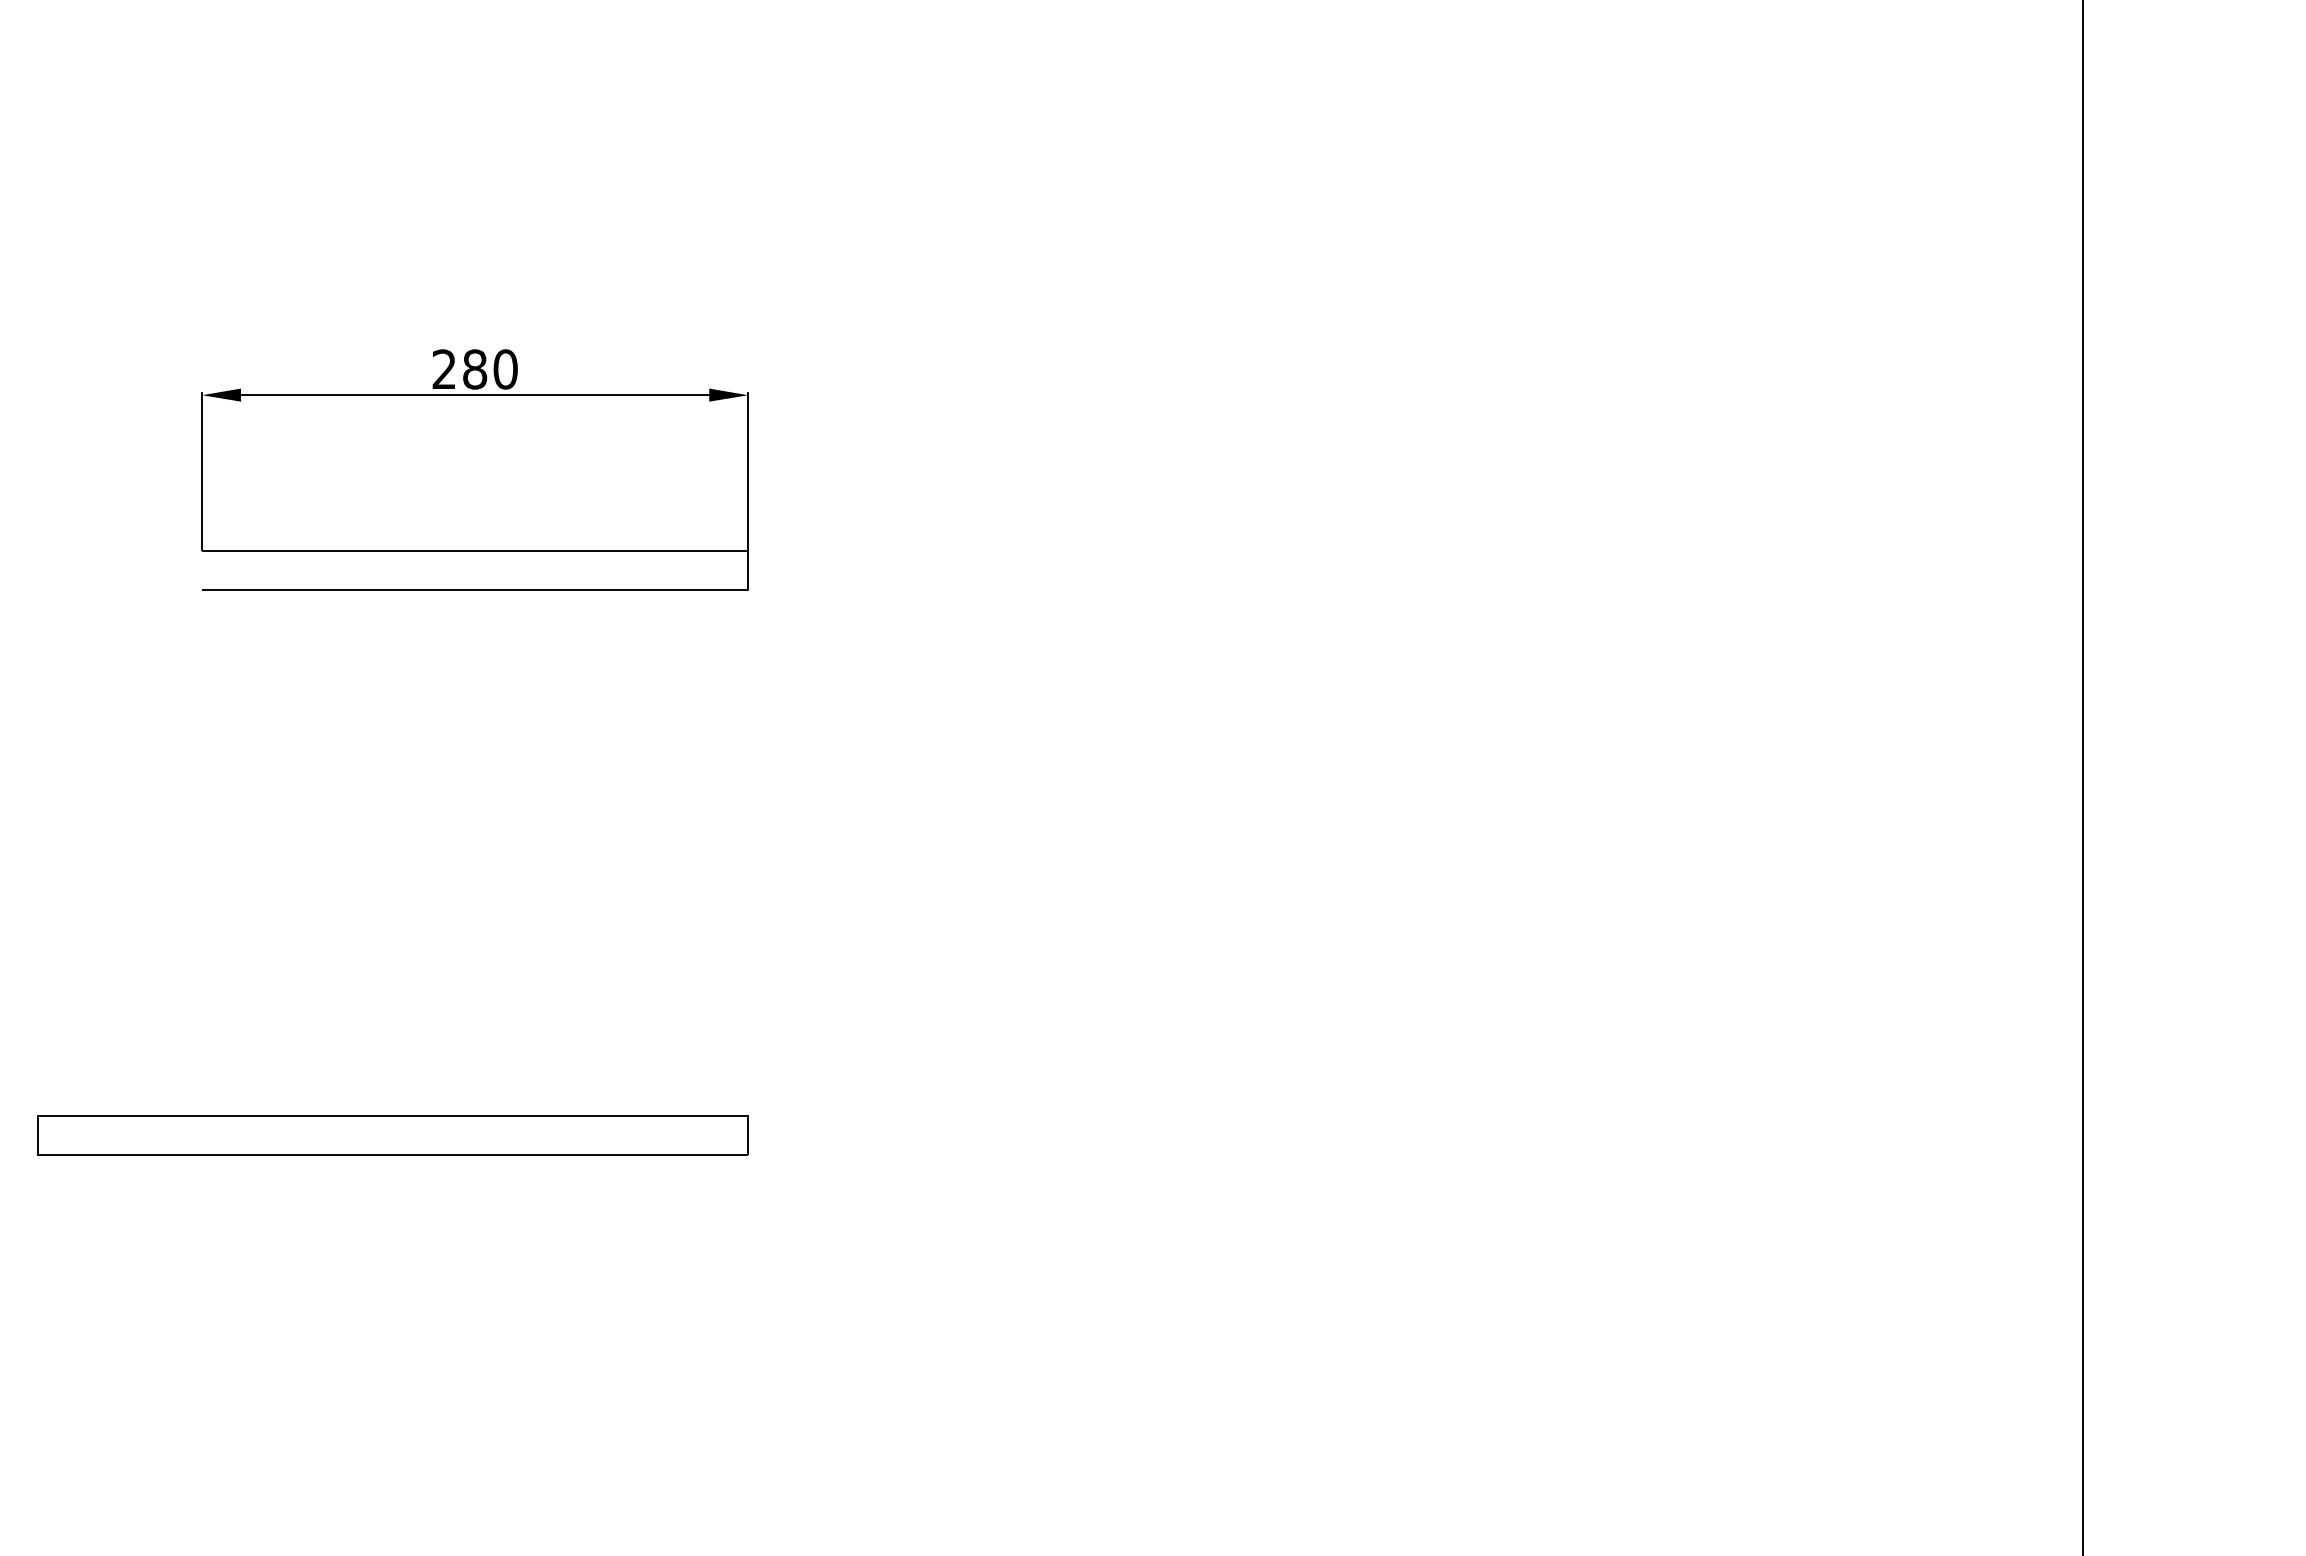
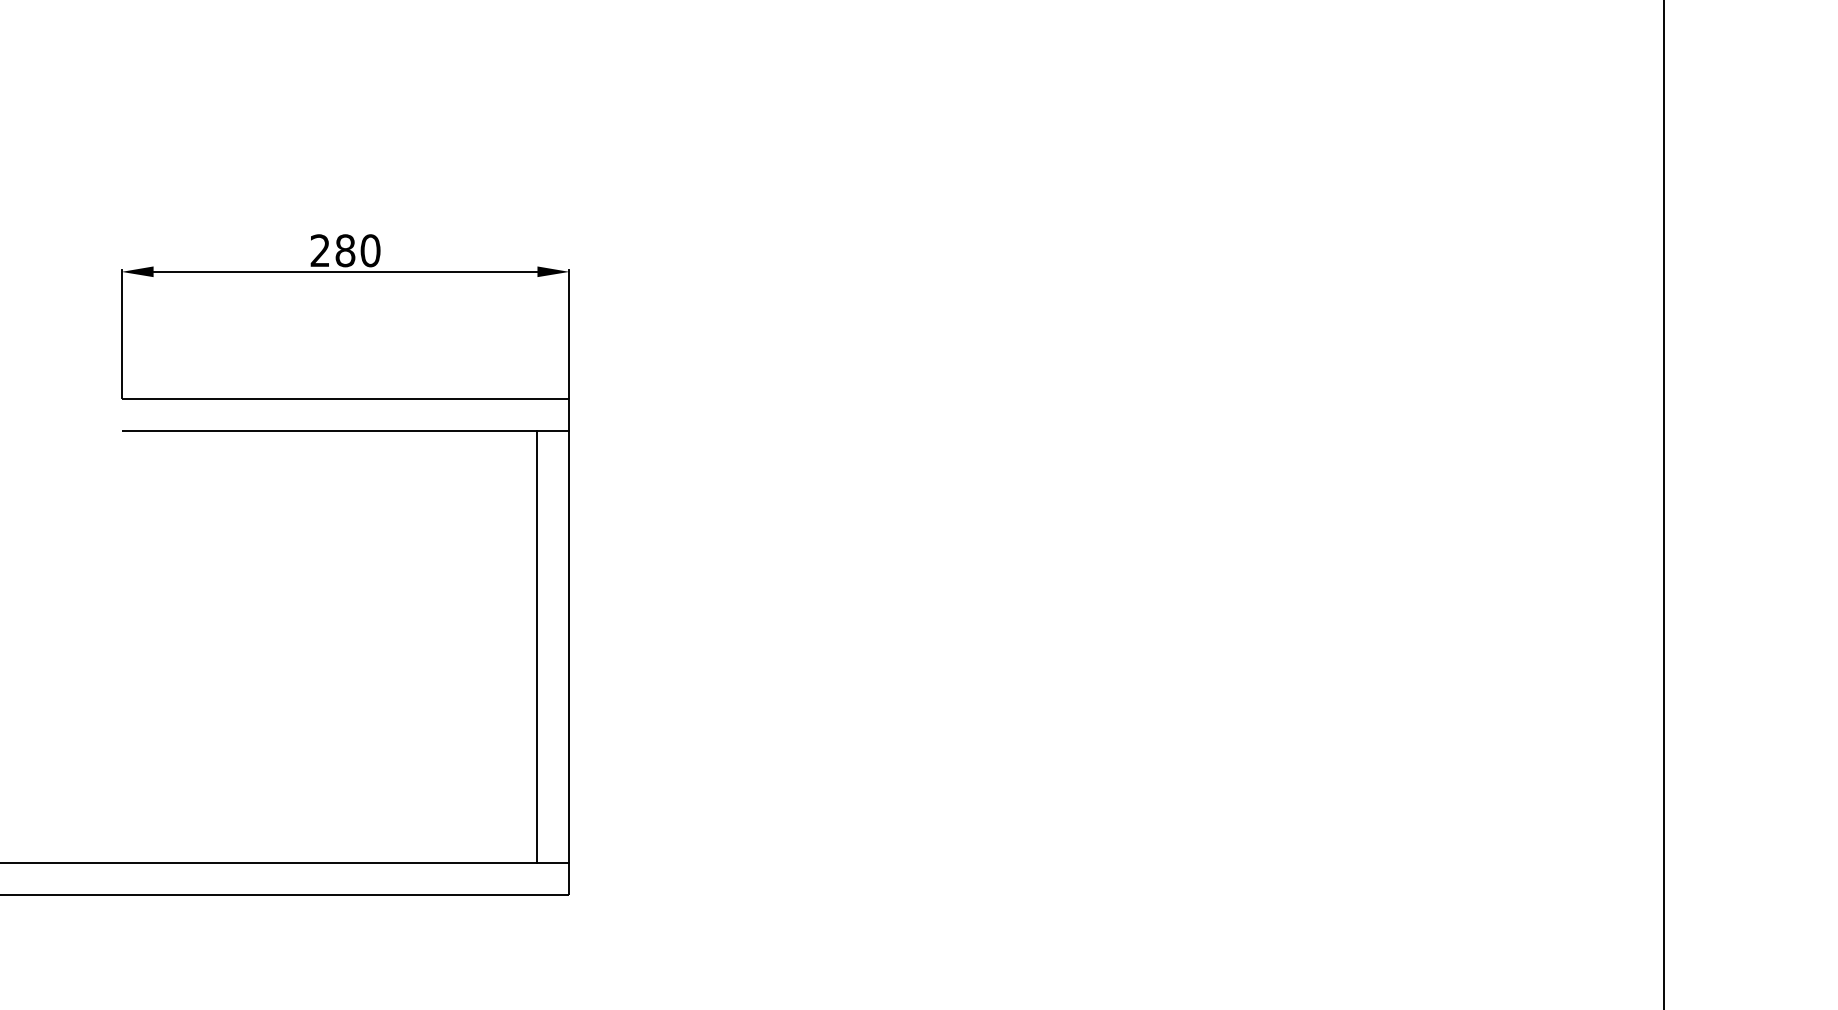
line: (709, 852) -> (537, 646), added
line: (748, 852) -> (569, 646), added

